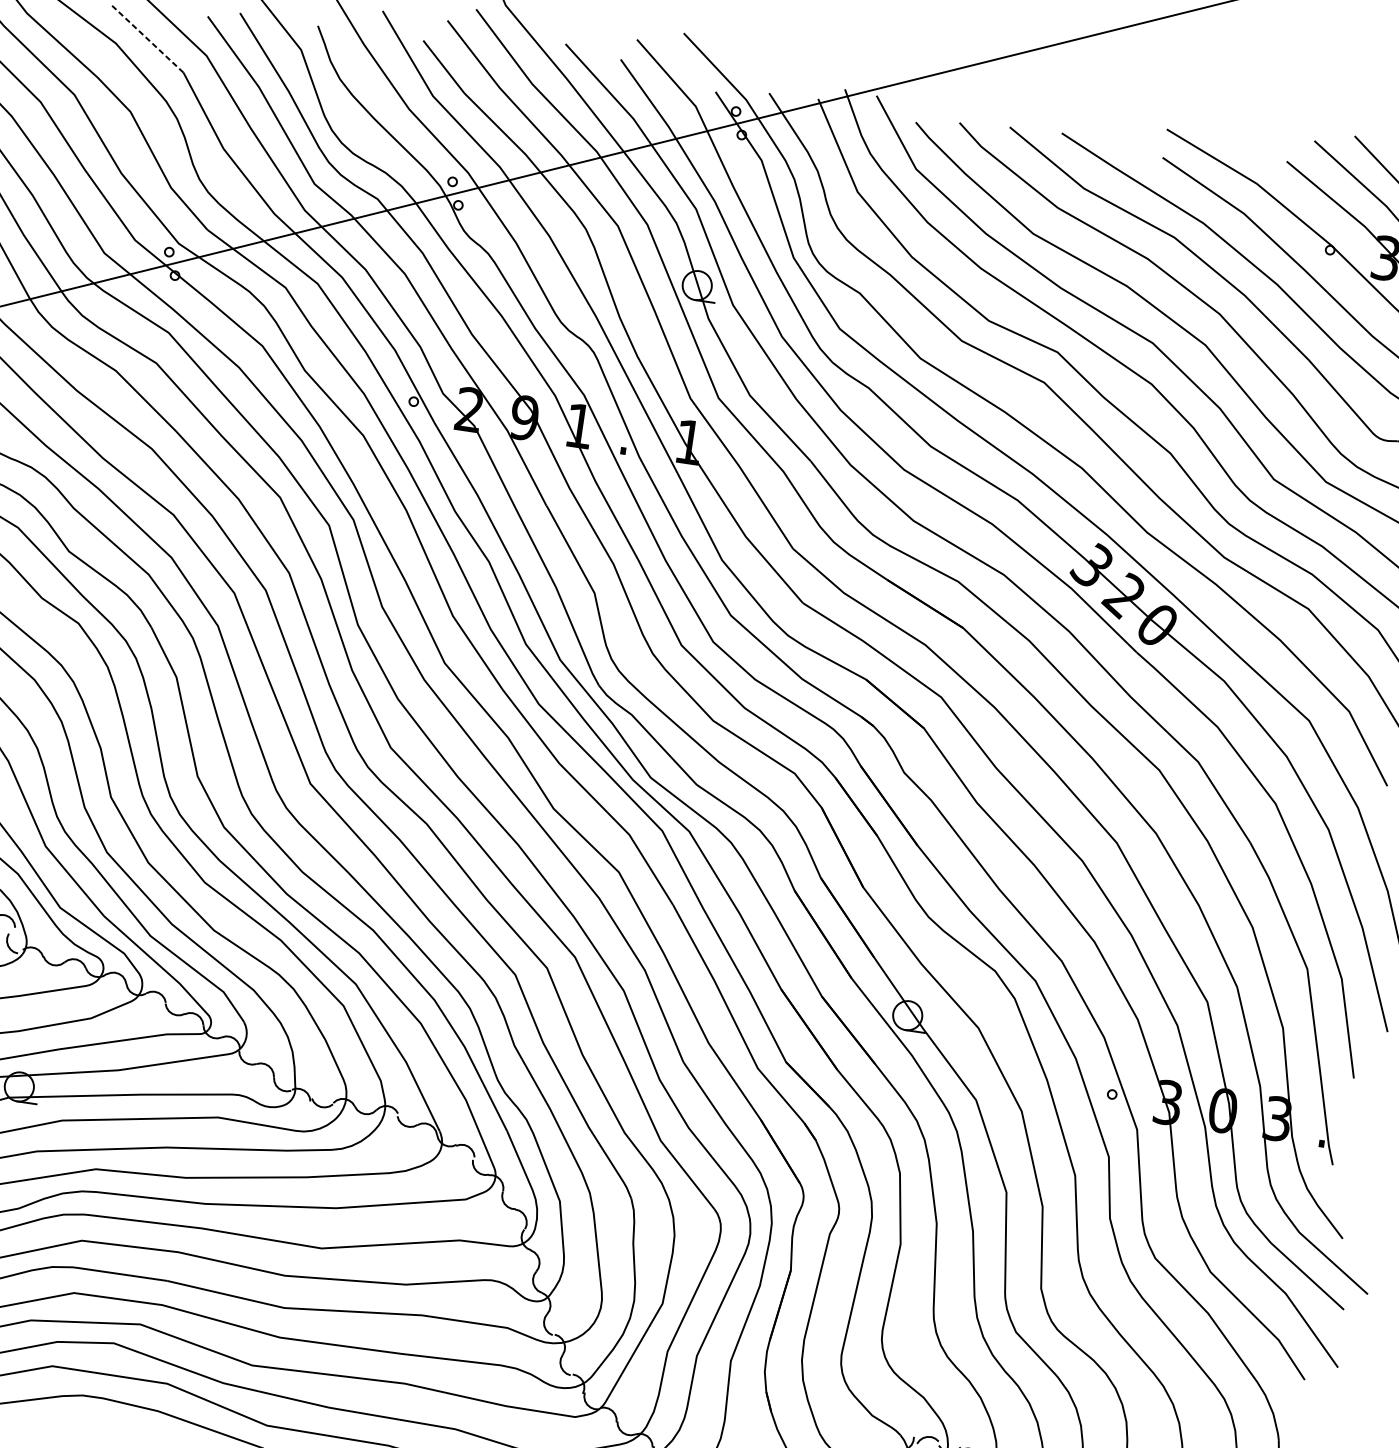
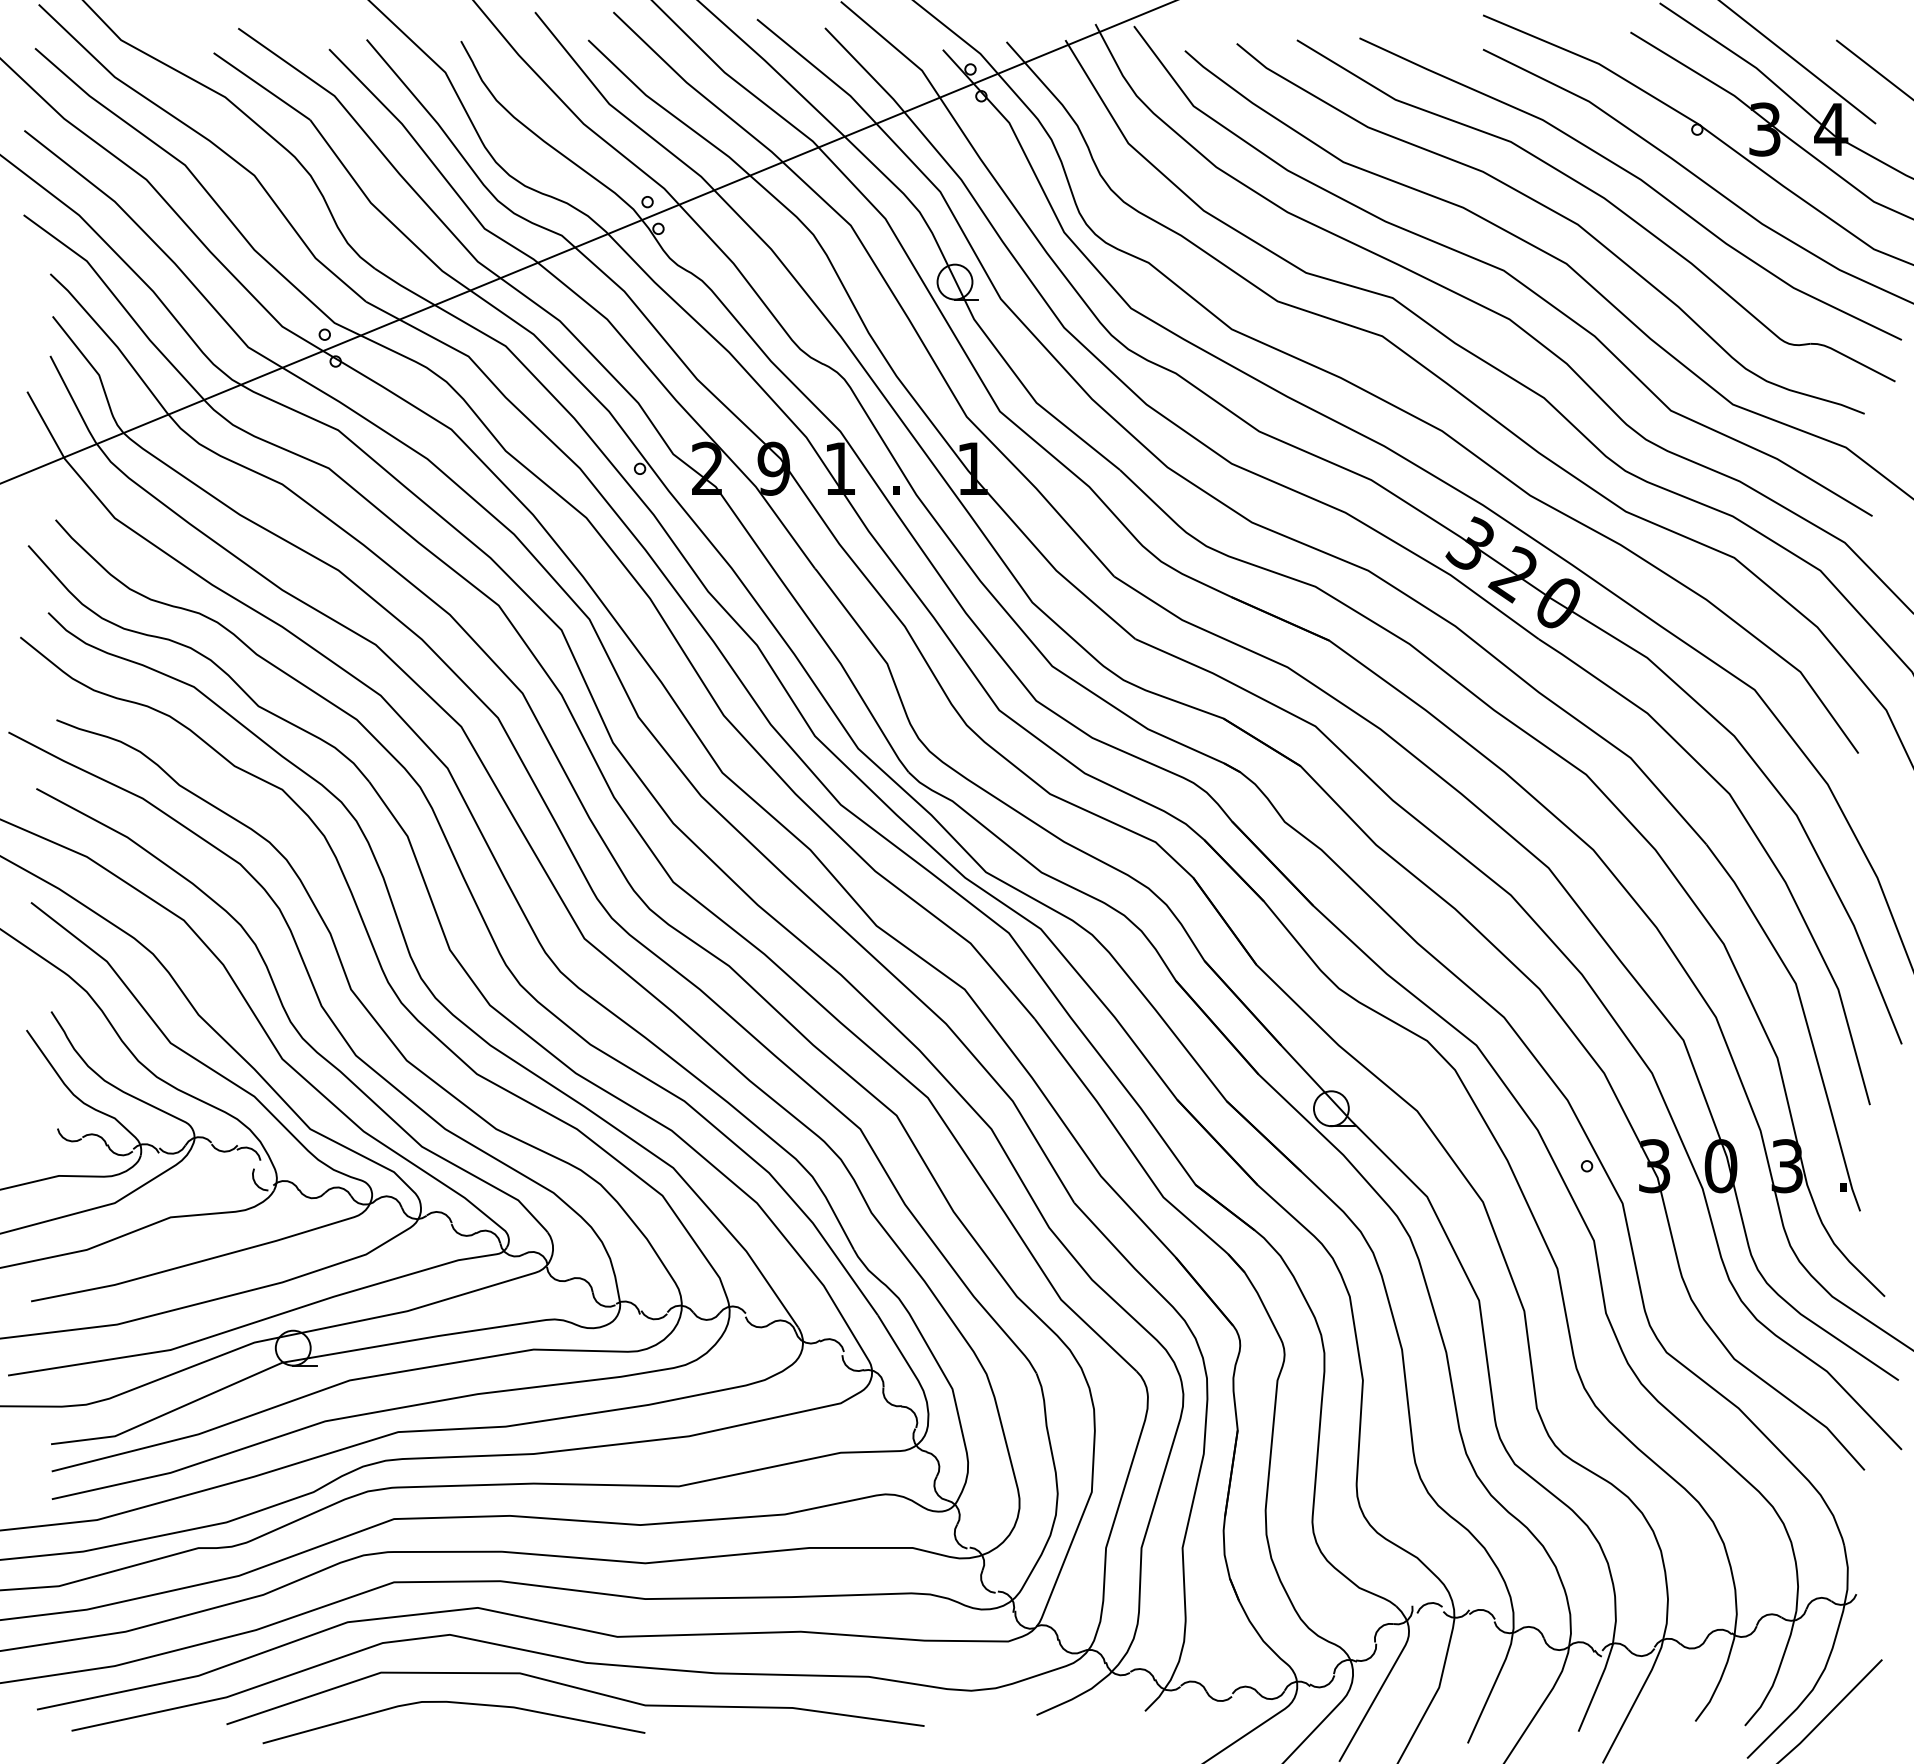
line: (147, 39) -> (261, 86), dashed -> solid

